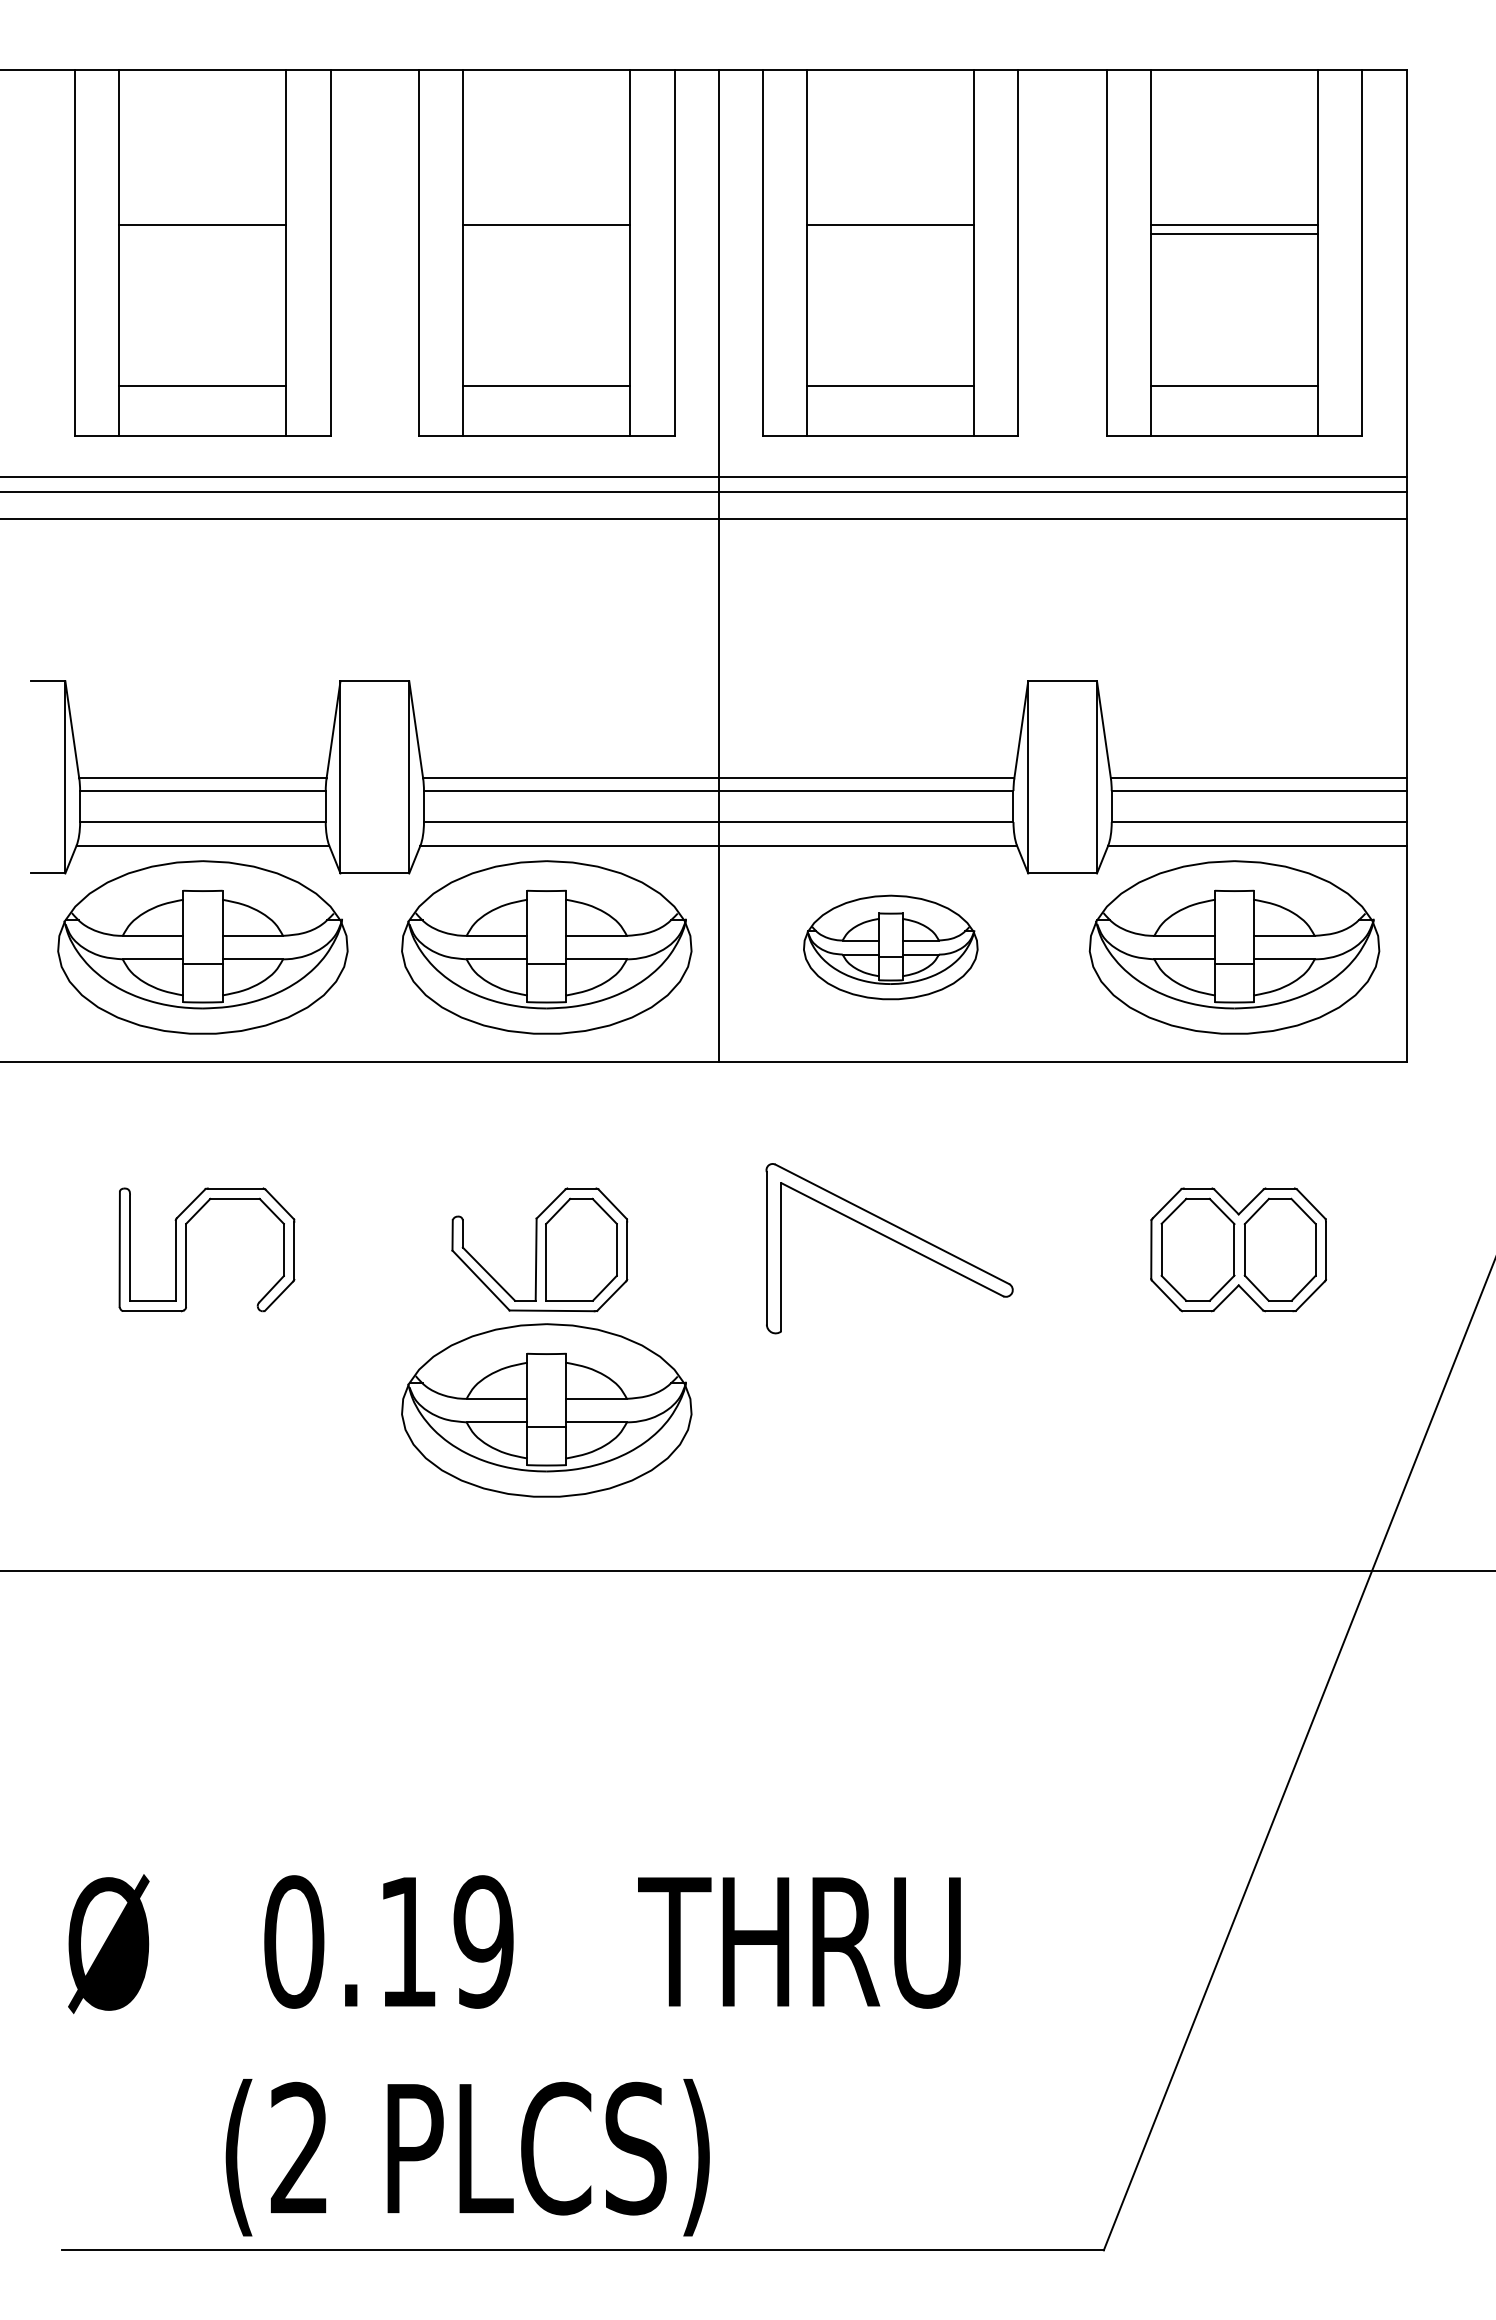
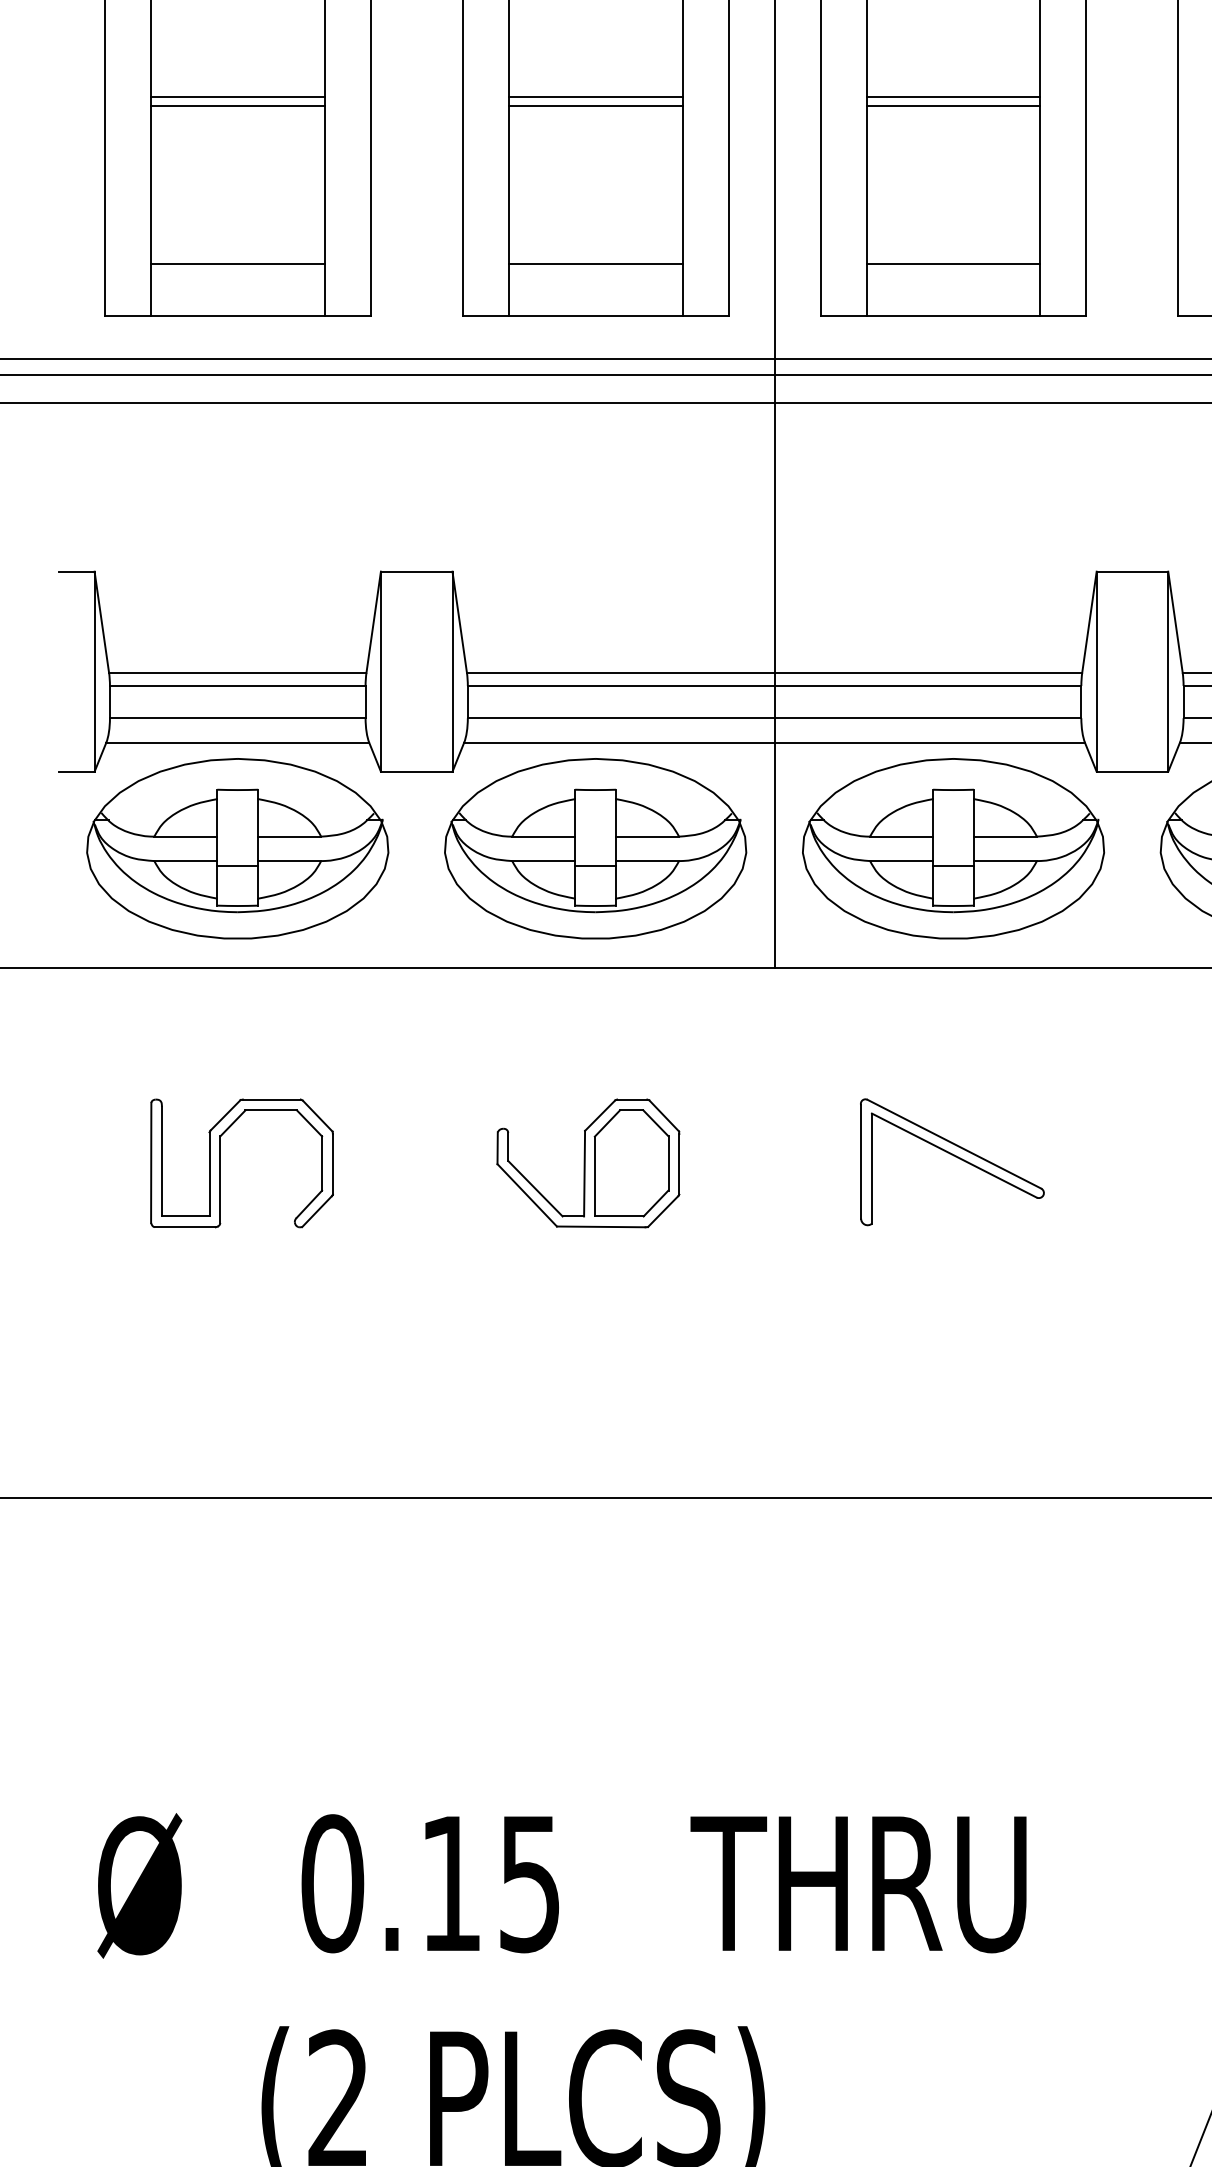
line: (202, 234) -> (237, 106), added
line: (546, 234) -> (595, 106), added
line: (890, 234) -> (953, 106), added
part: (890, 947) -> (953, 848), size x1.67
part: (889, 1248) -> (952, 1162), size x0.71
part: (546, 1410) -> (595, 1330), removed
text: (483, 1941) -> (529, 1883), 0.19 -> 0.15

